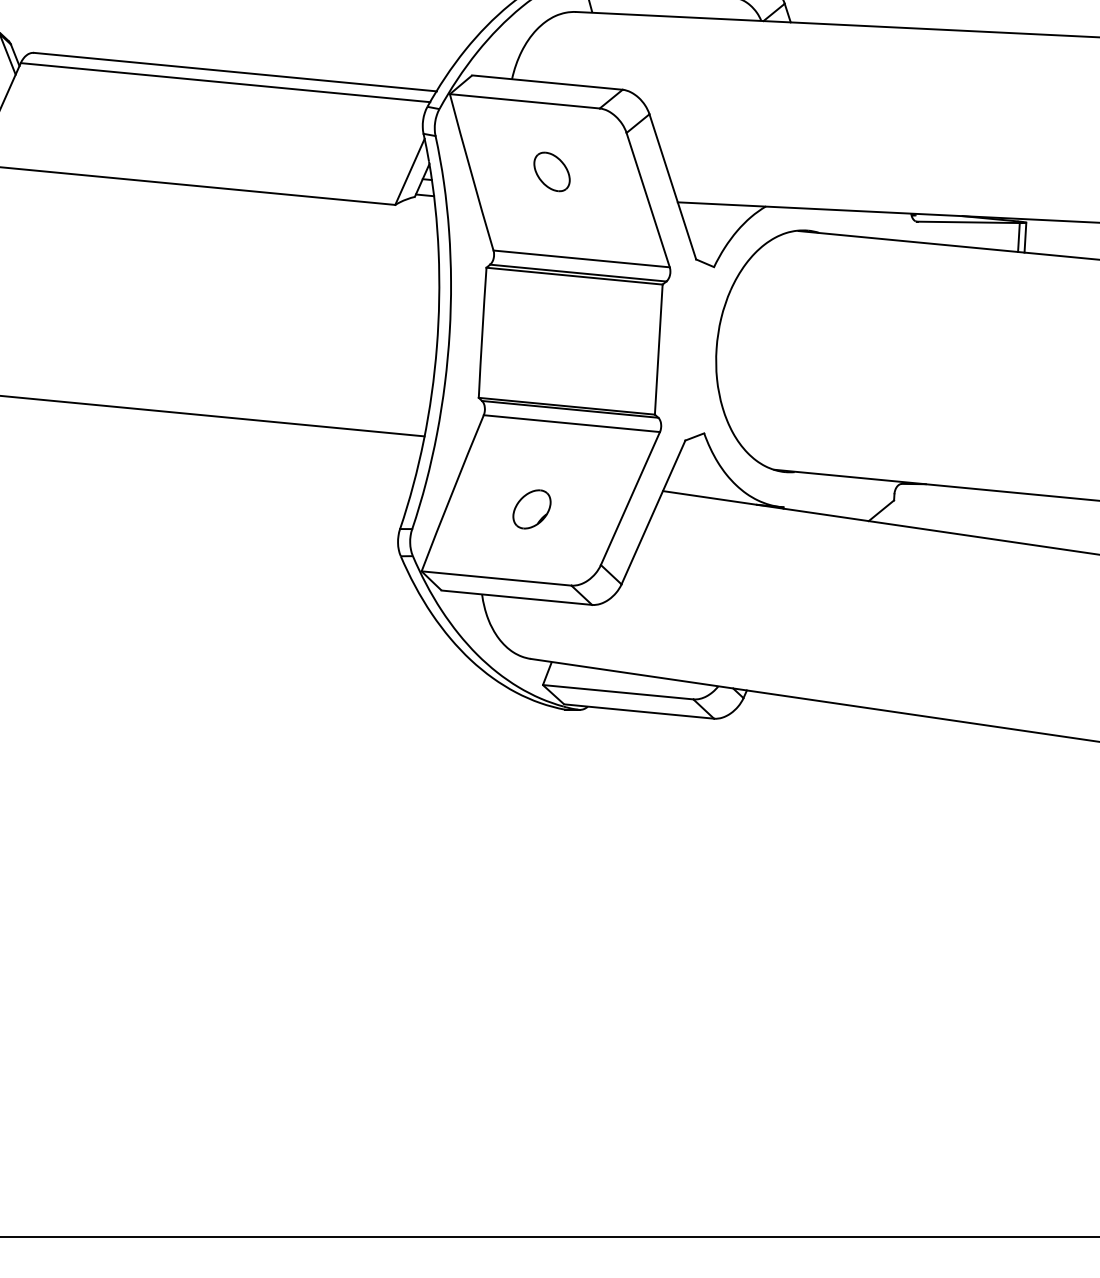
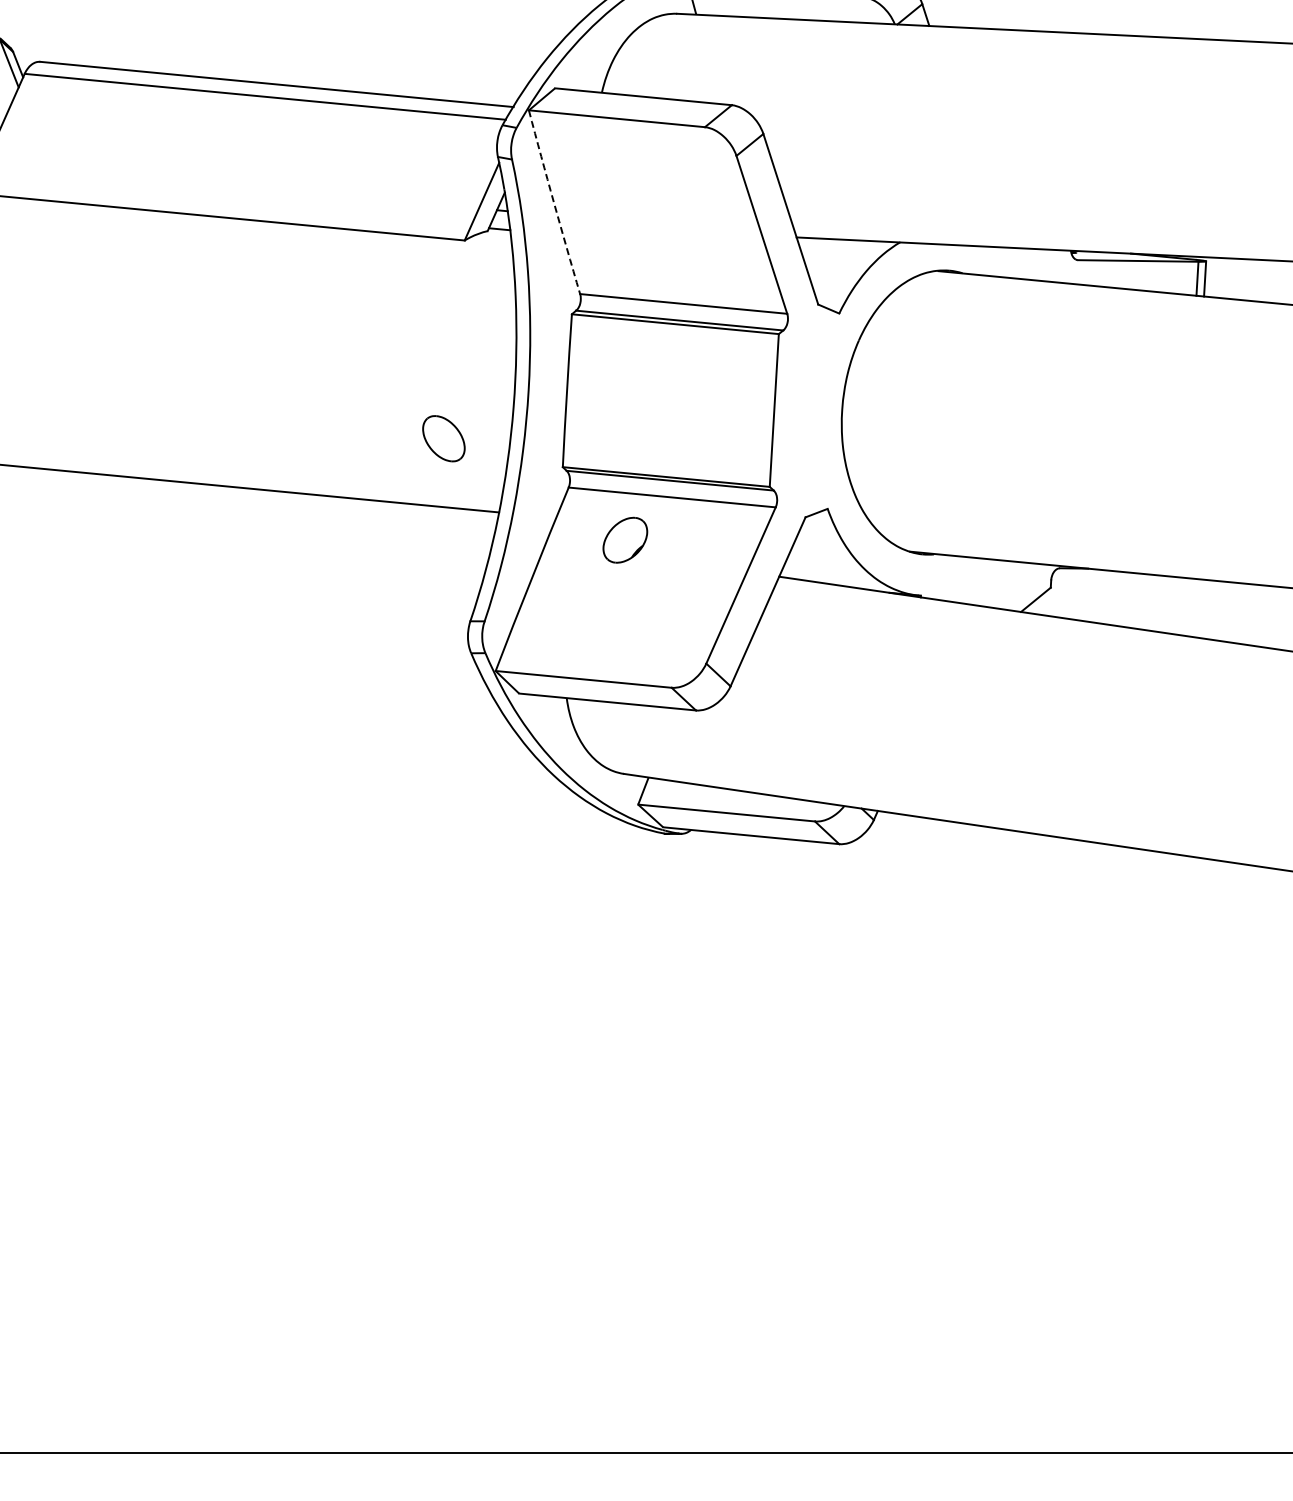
part: (551, 171) -> (443, 438), moved
arc: (470, 172) -> (553, 202), solid -> dashed
part: (532, 508) -> (625, 539), moved

